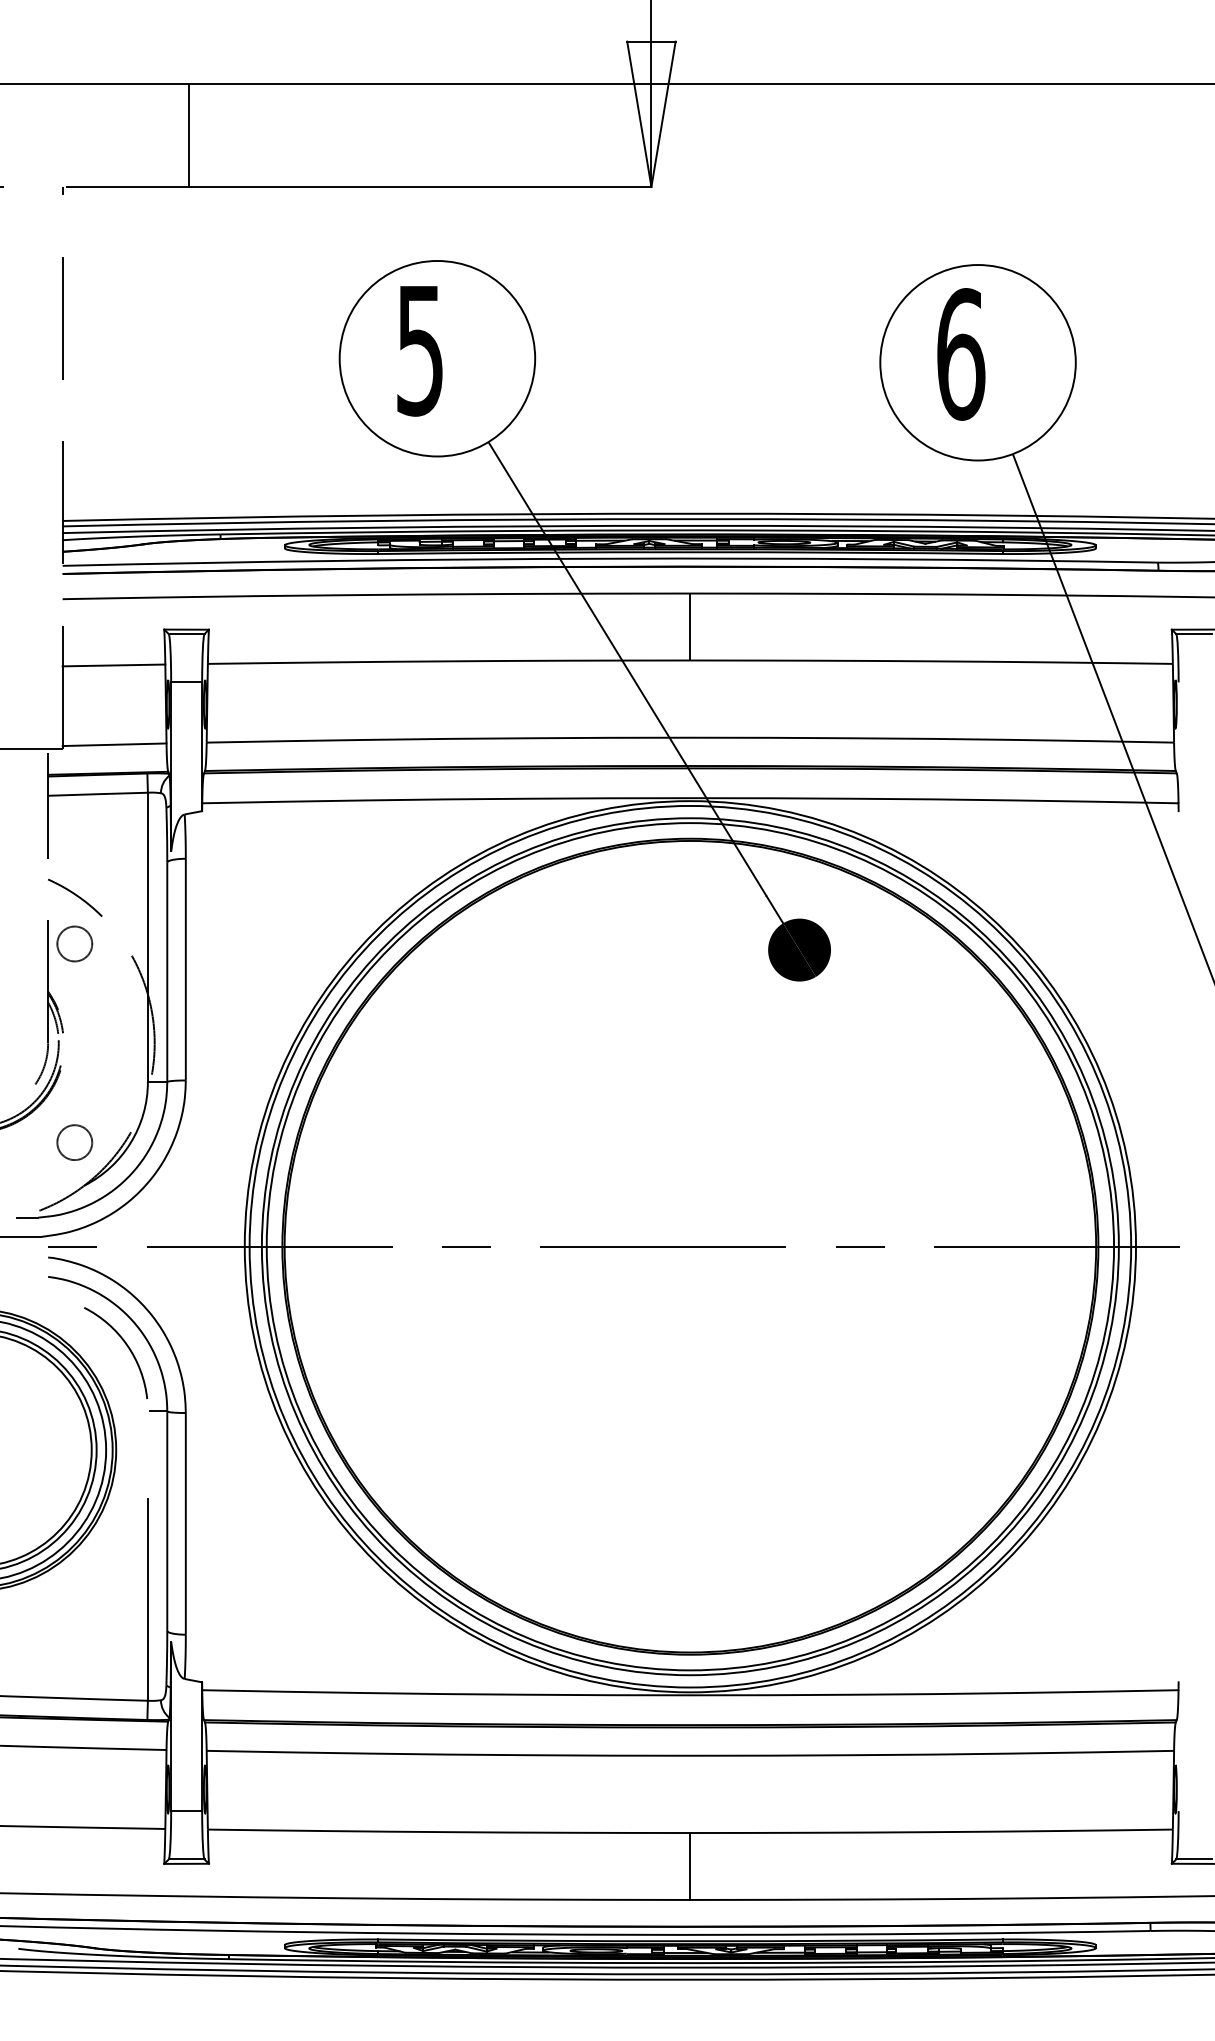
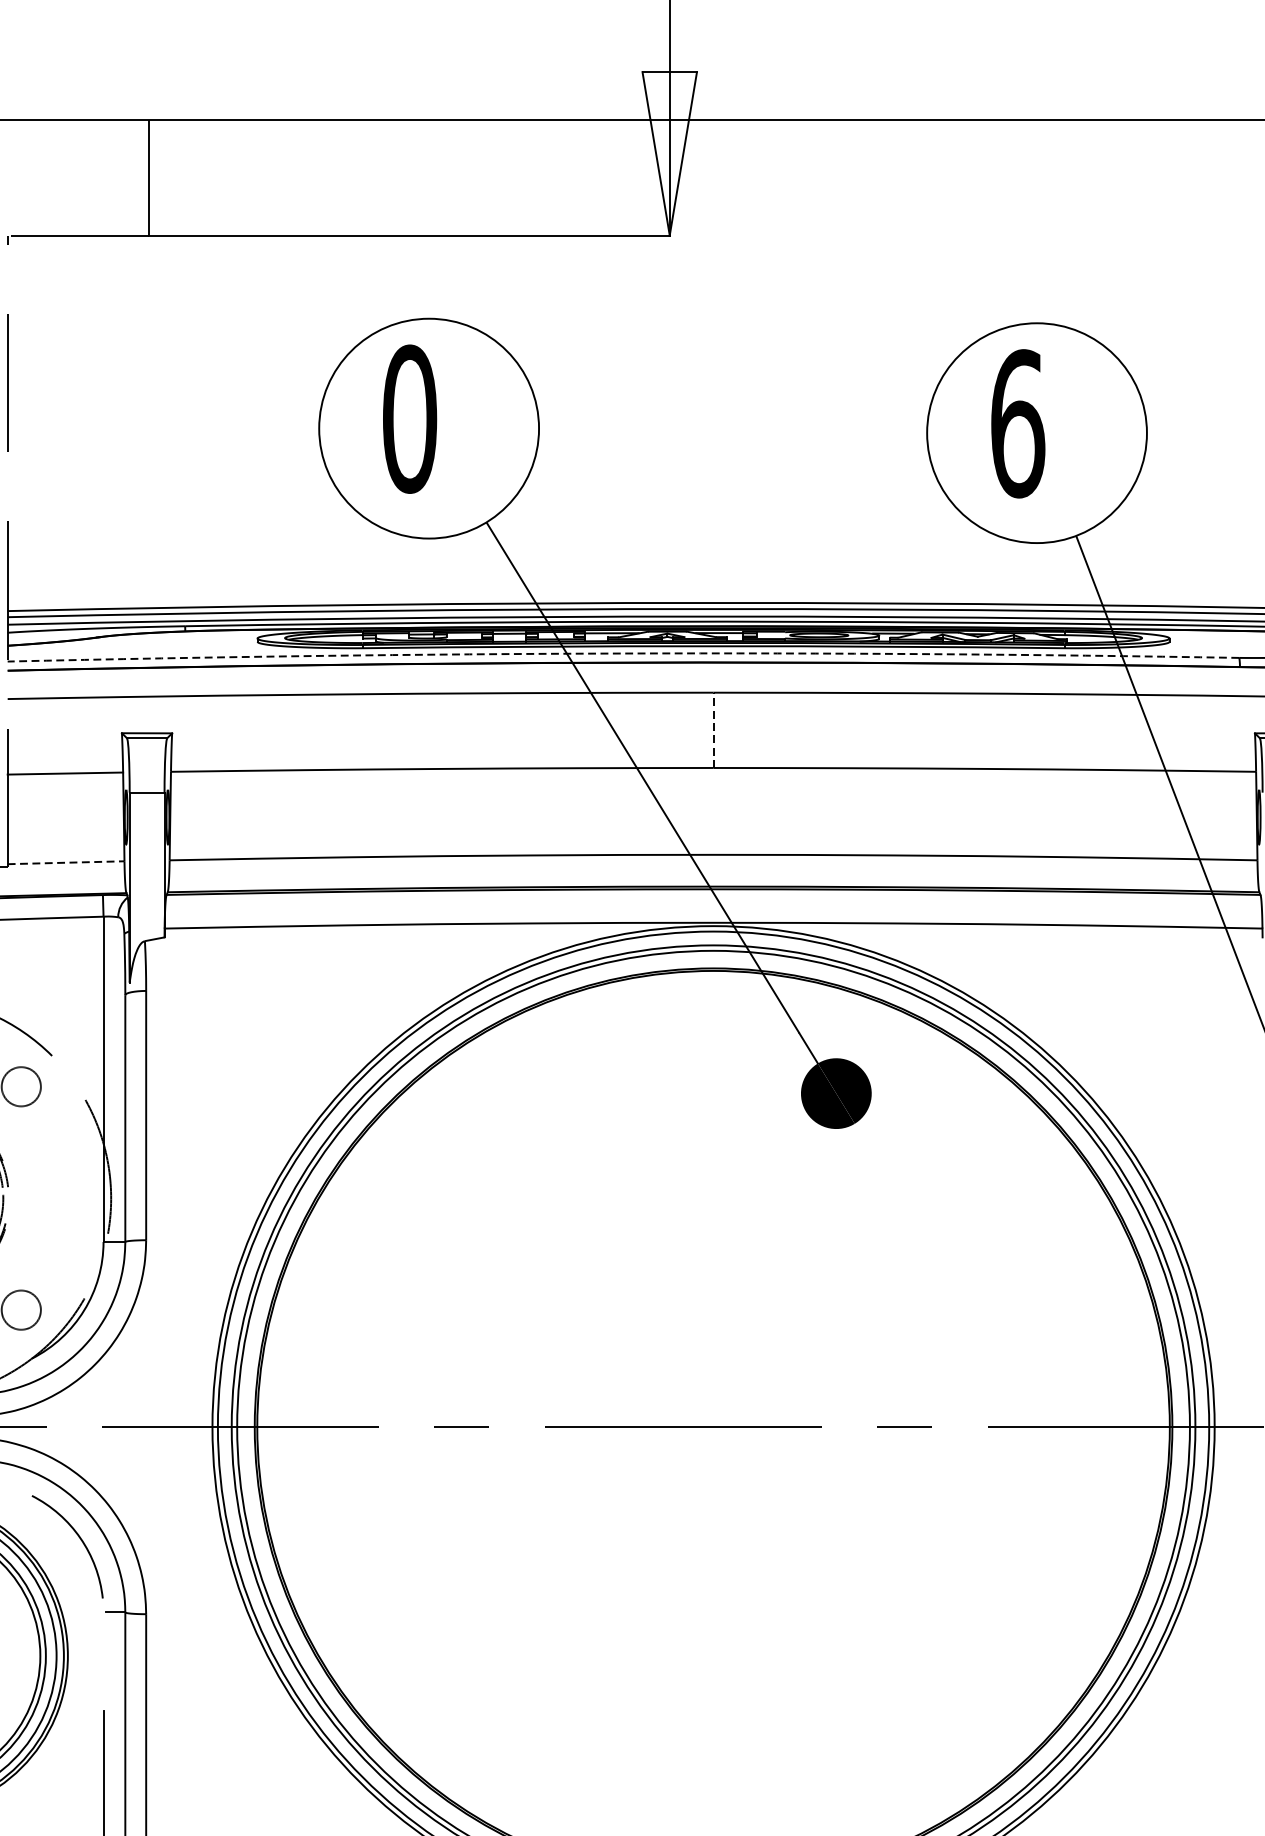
text: (420, 349) -> (410, 418), 5 -> 0
arc: (610, 558) -> (623, 653), solid -> dashed
line: (690, 626) -> (713, 729), solid -> dashed
line: (114, 744) -> (65, 862), solid -> dashed

